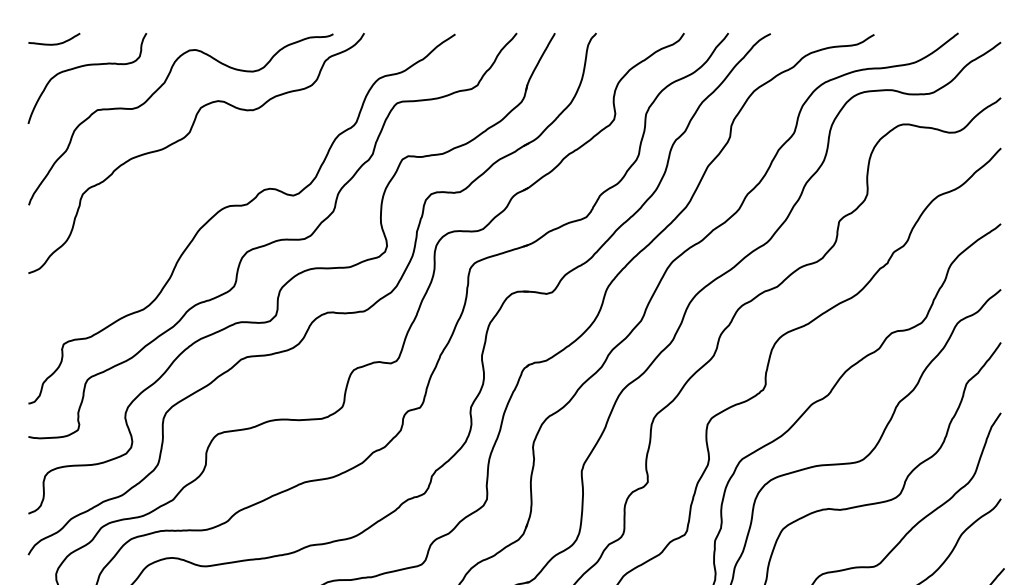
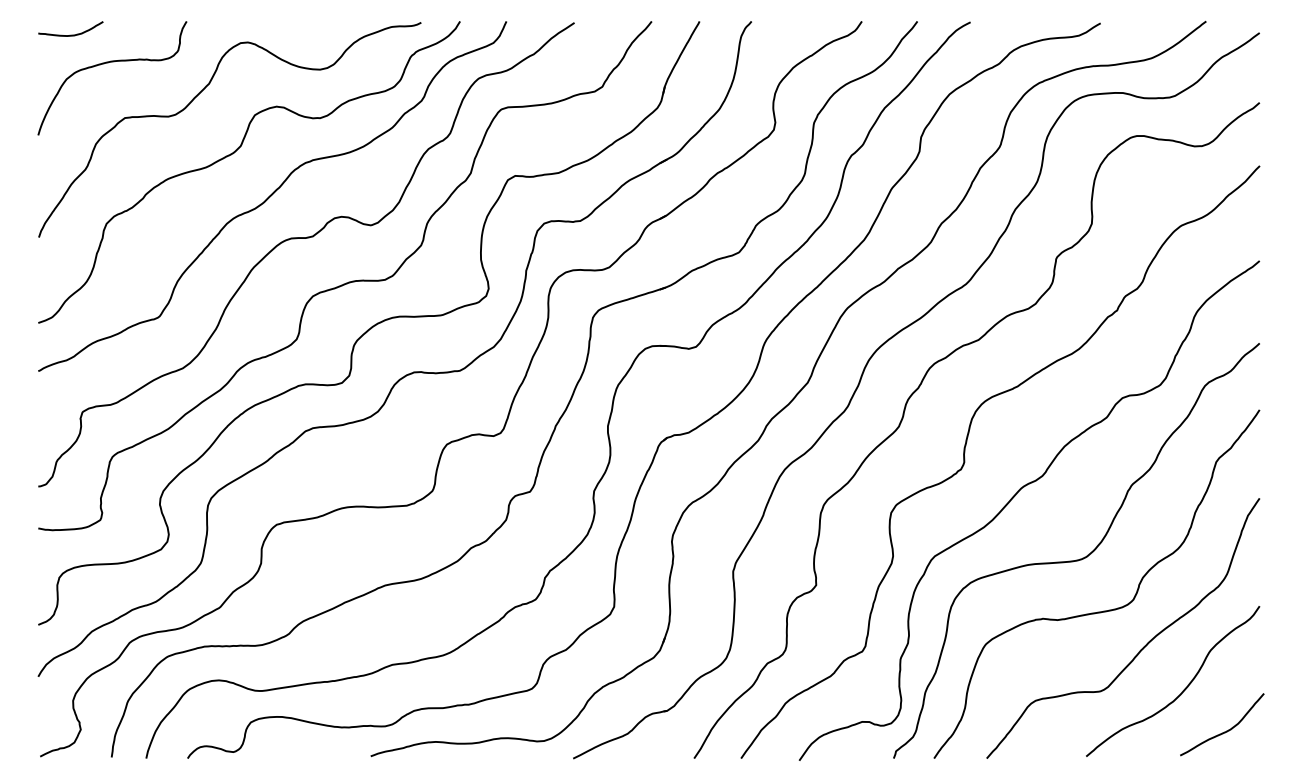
curve: (214, 171) -> (272, 195), added

